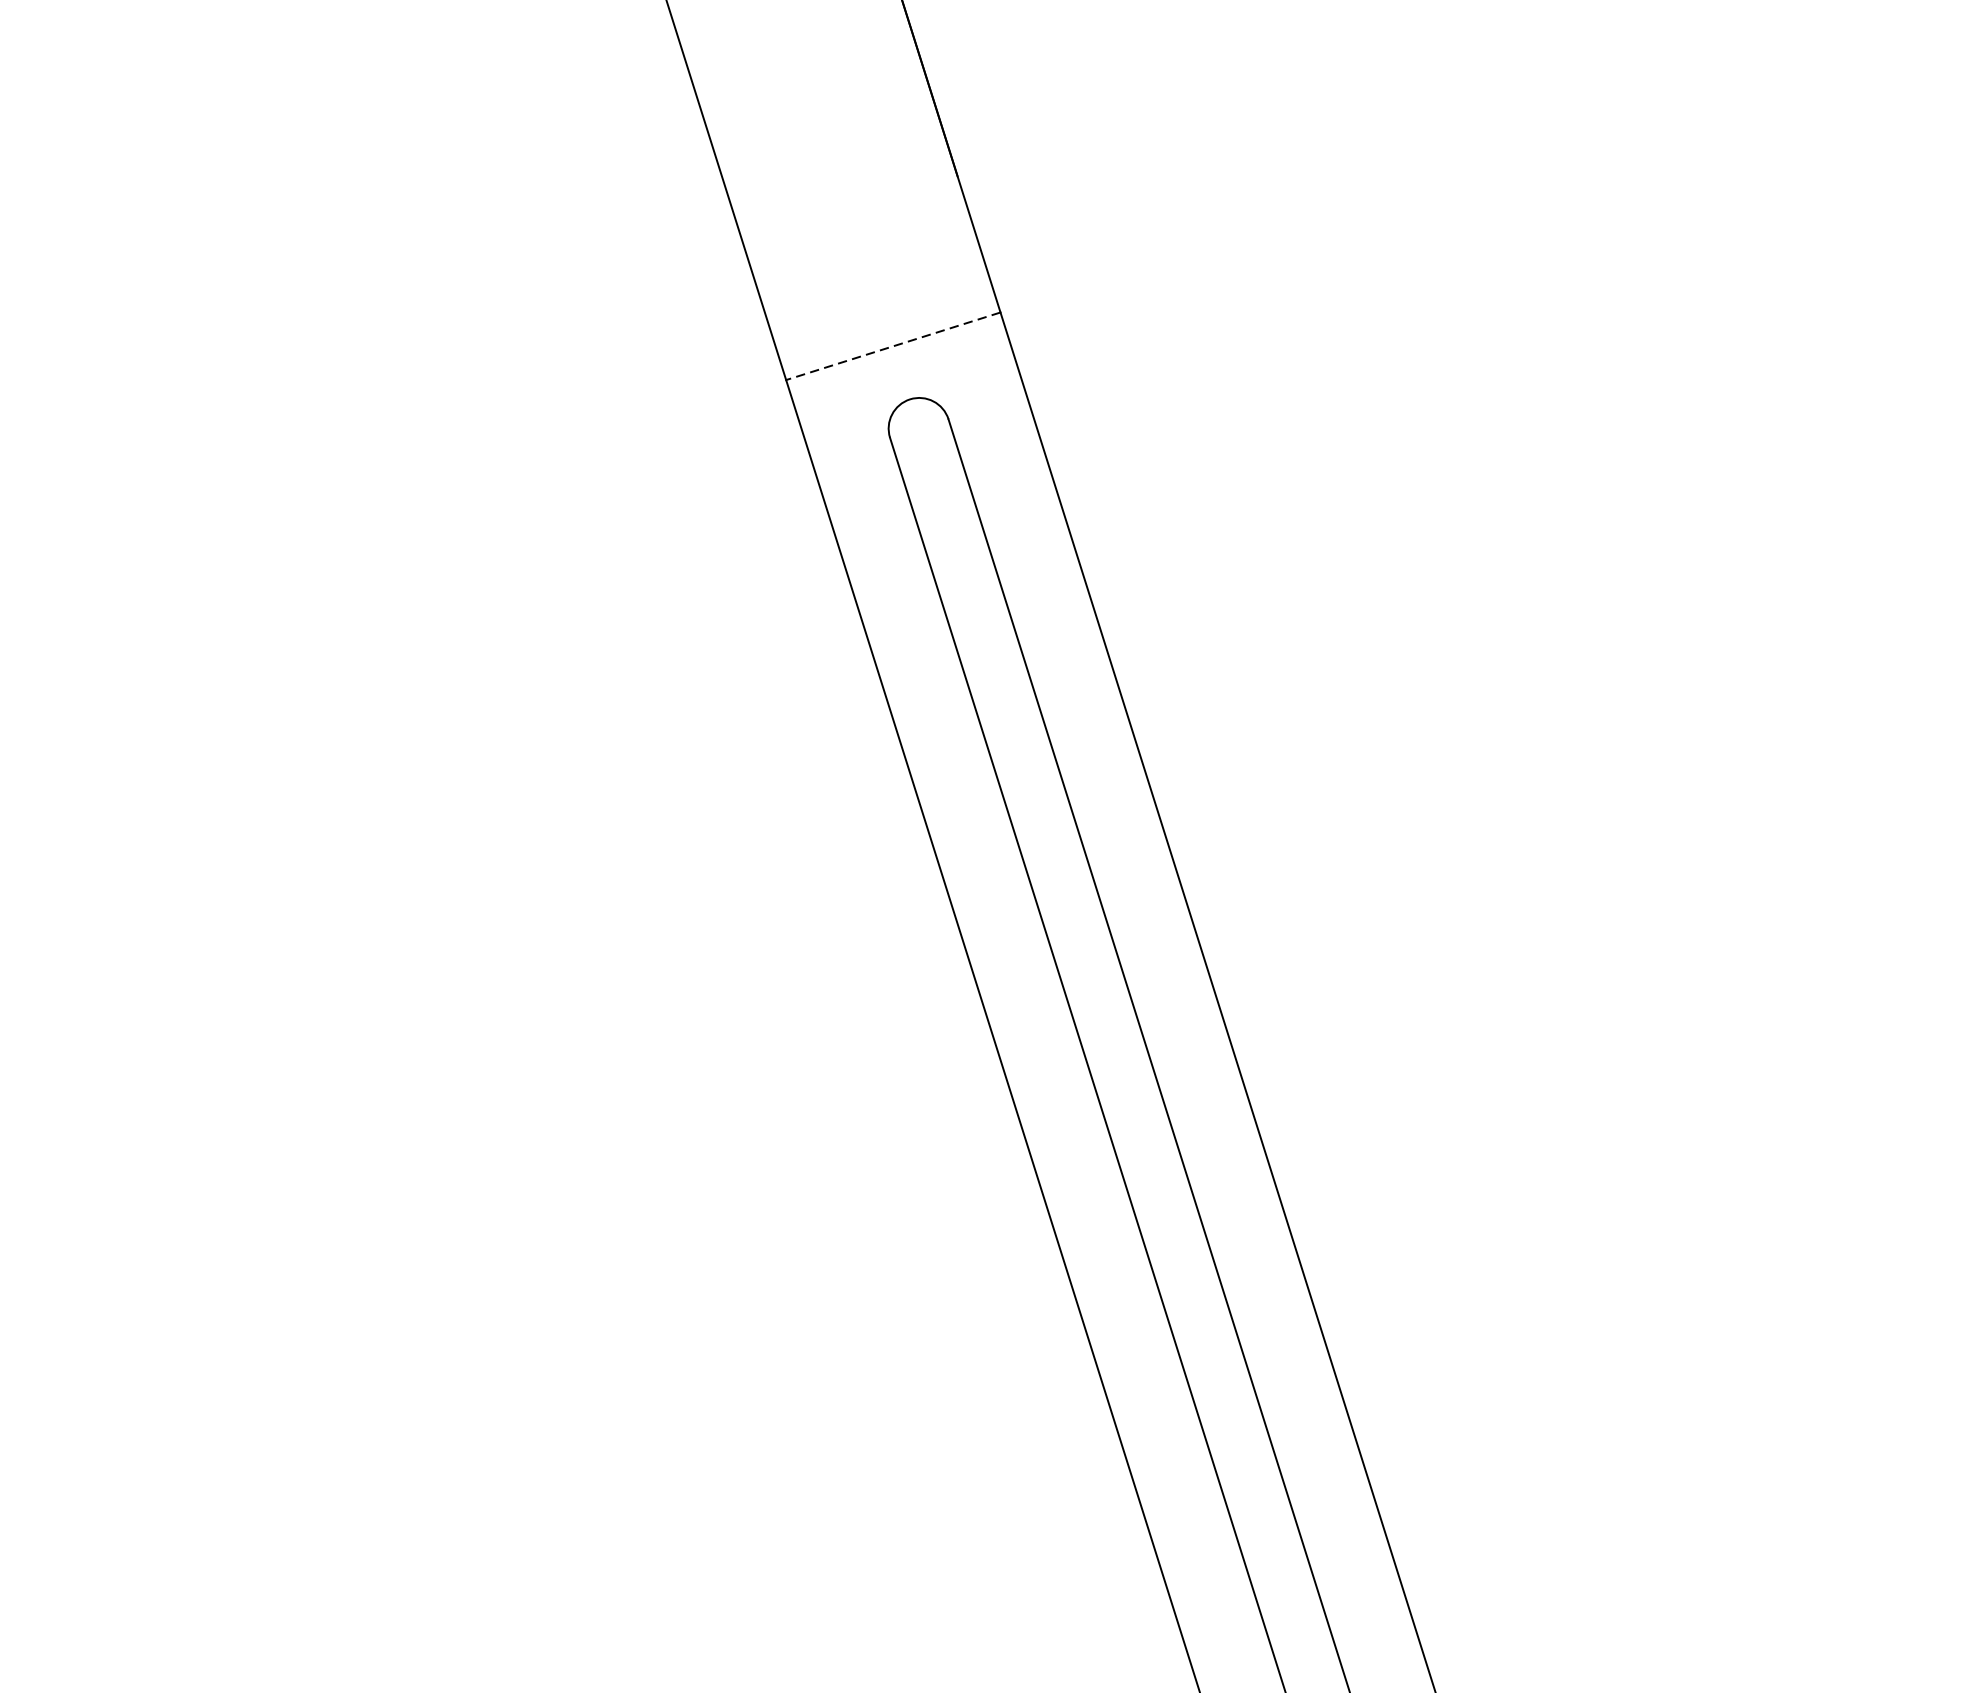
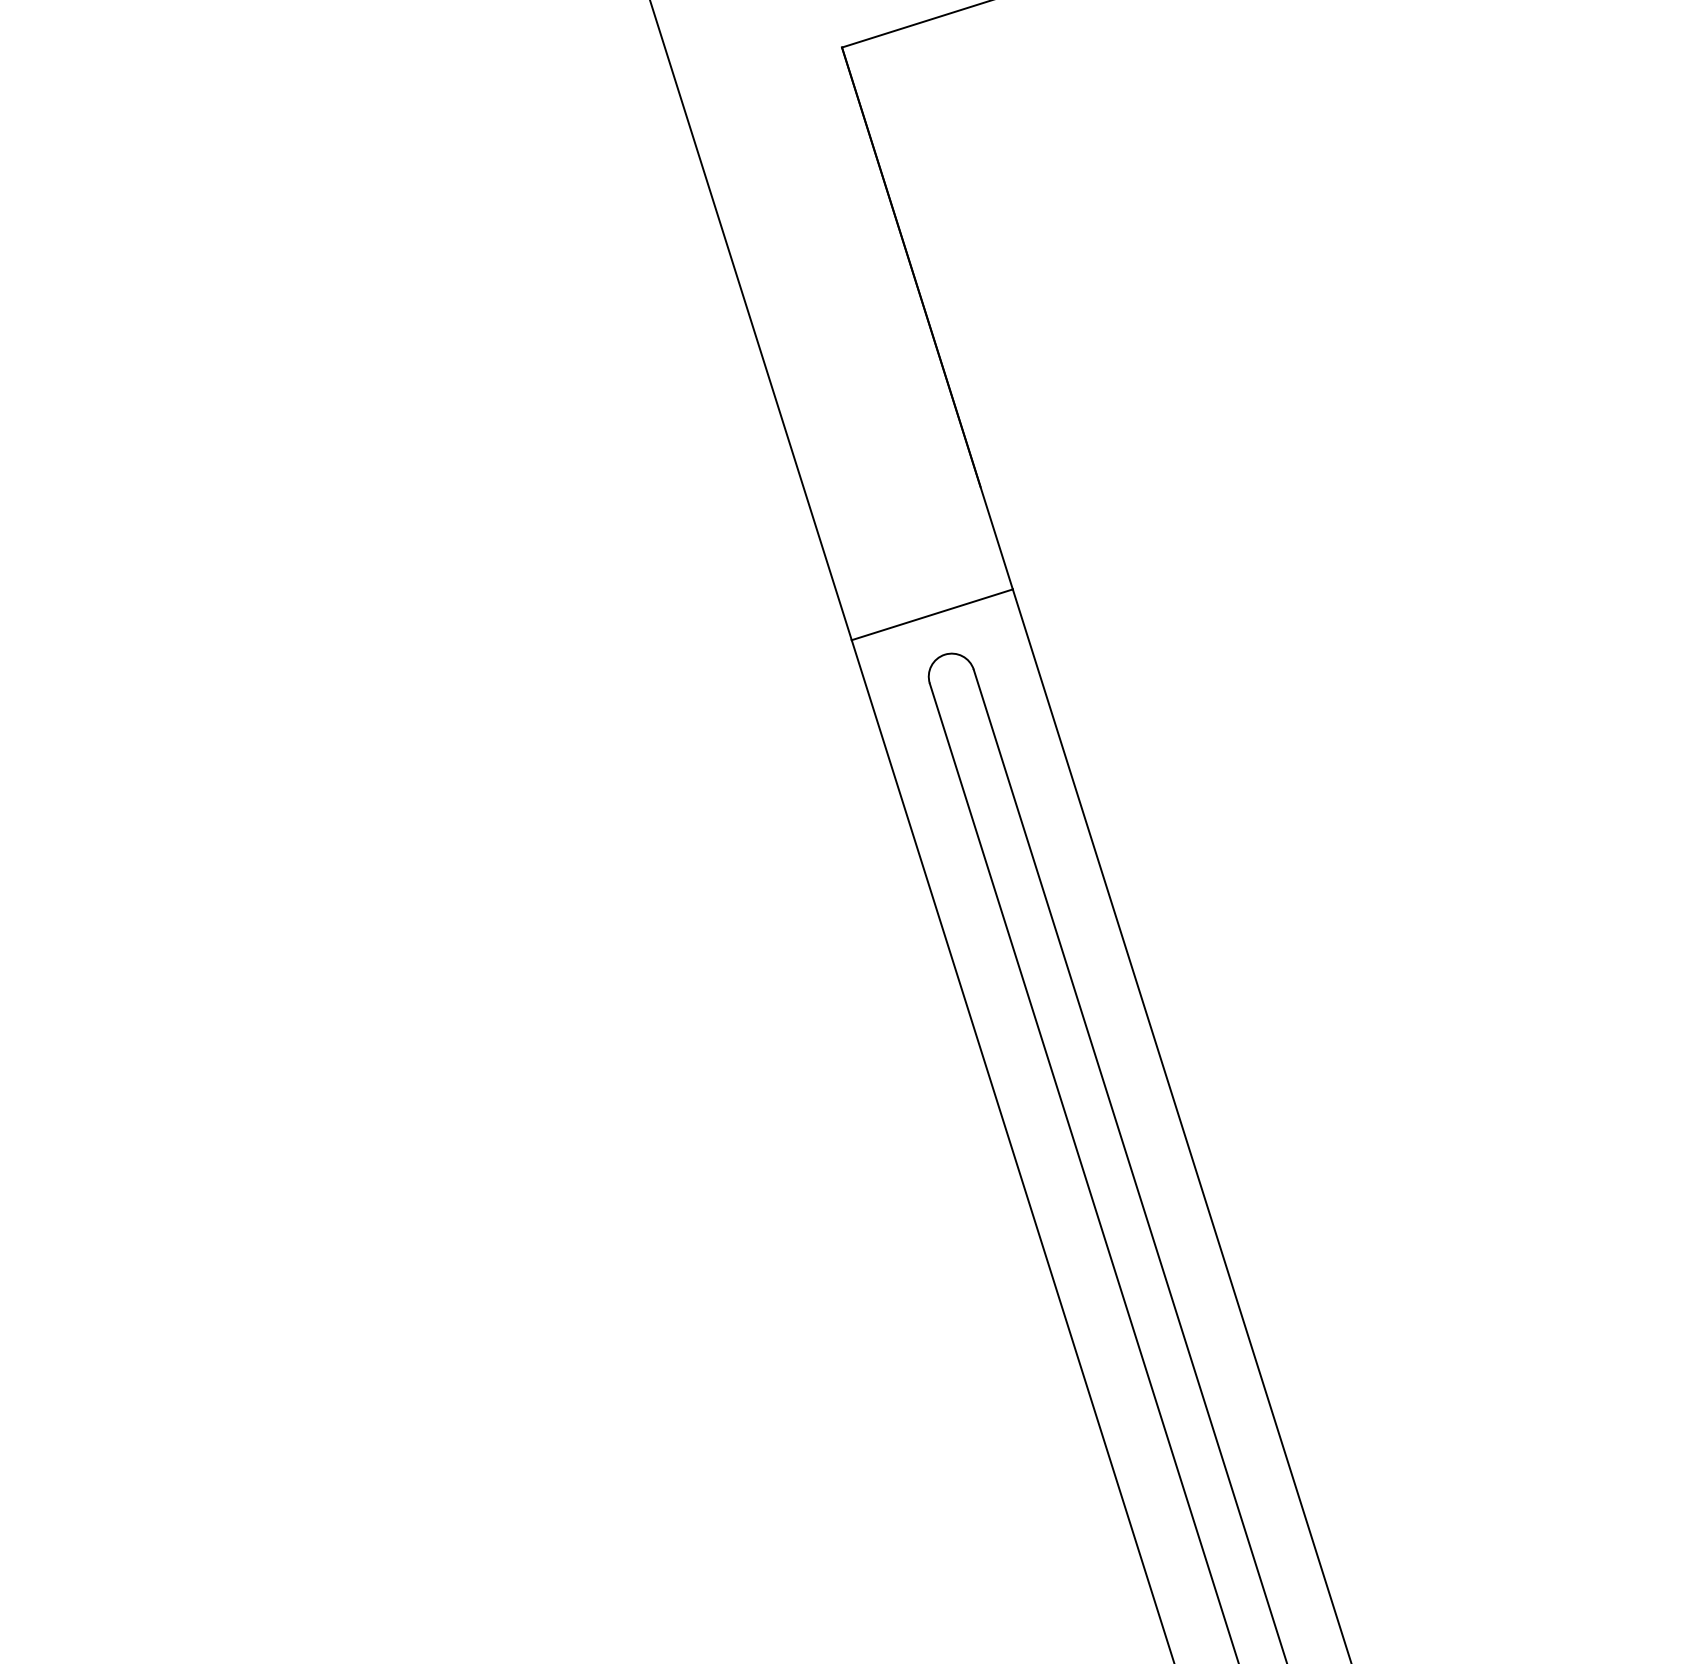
line: (892, 345) -> (931, 614), dashed -> solid

